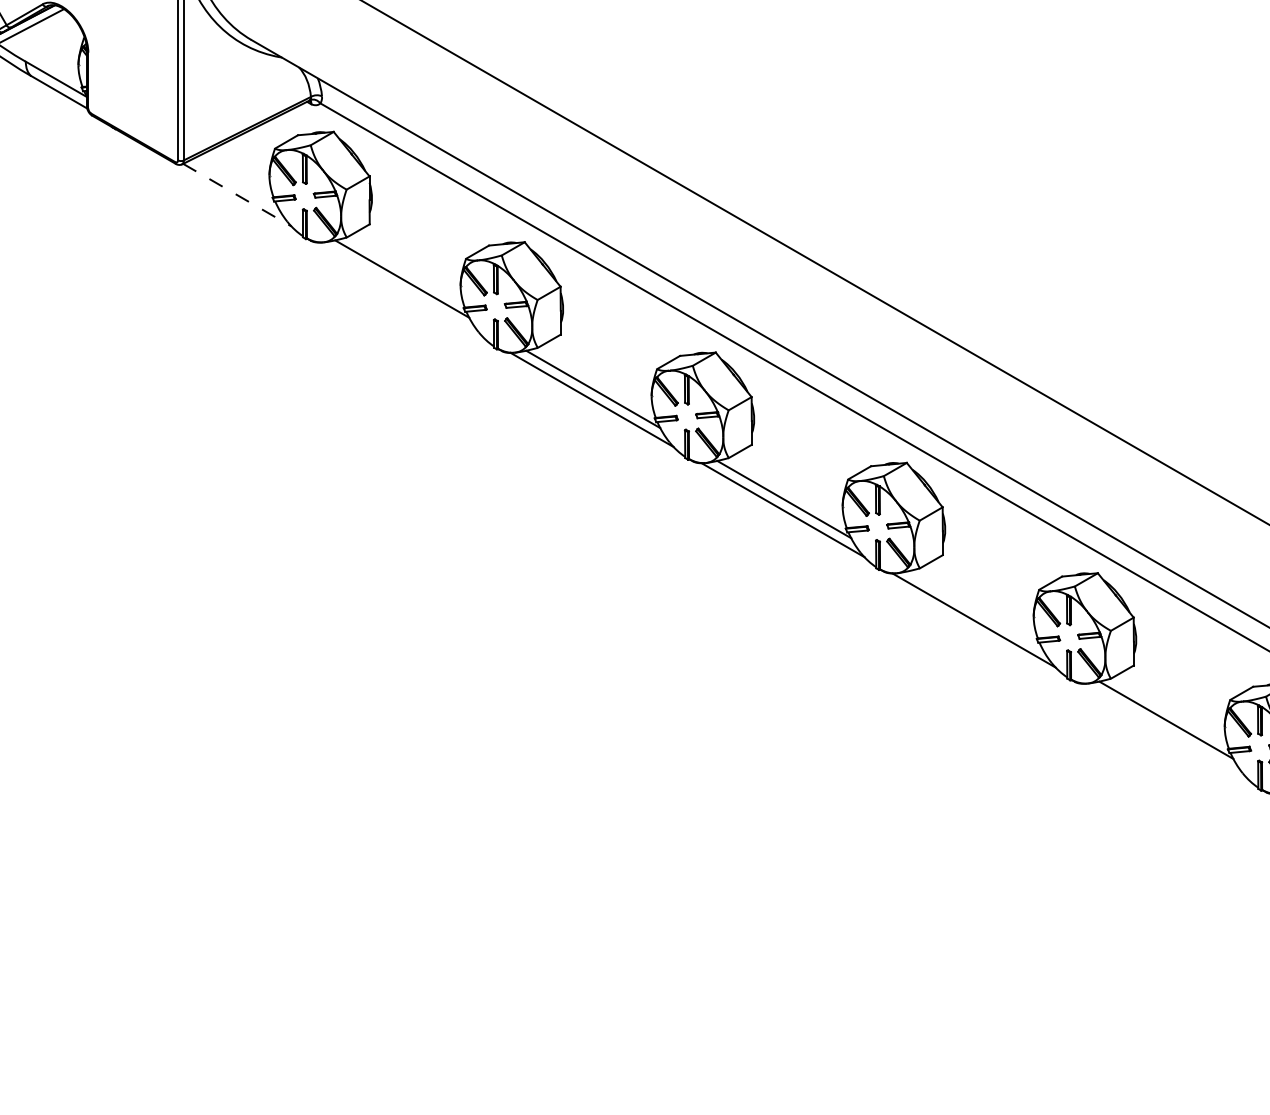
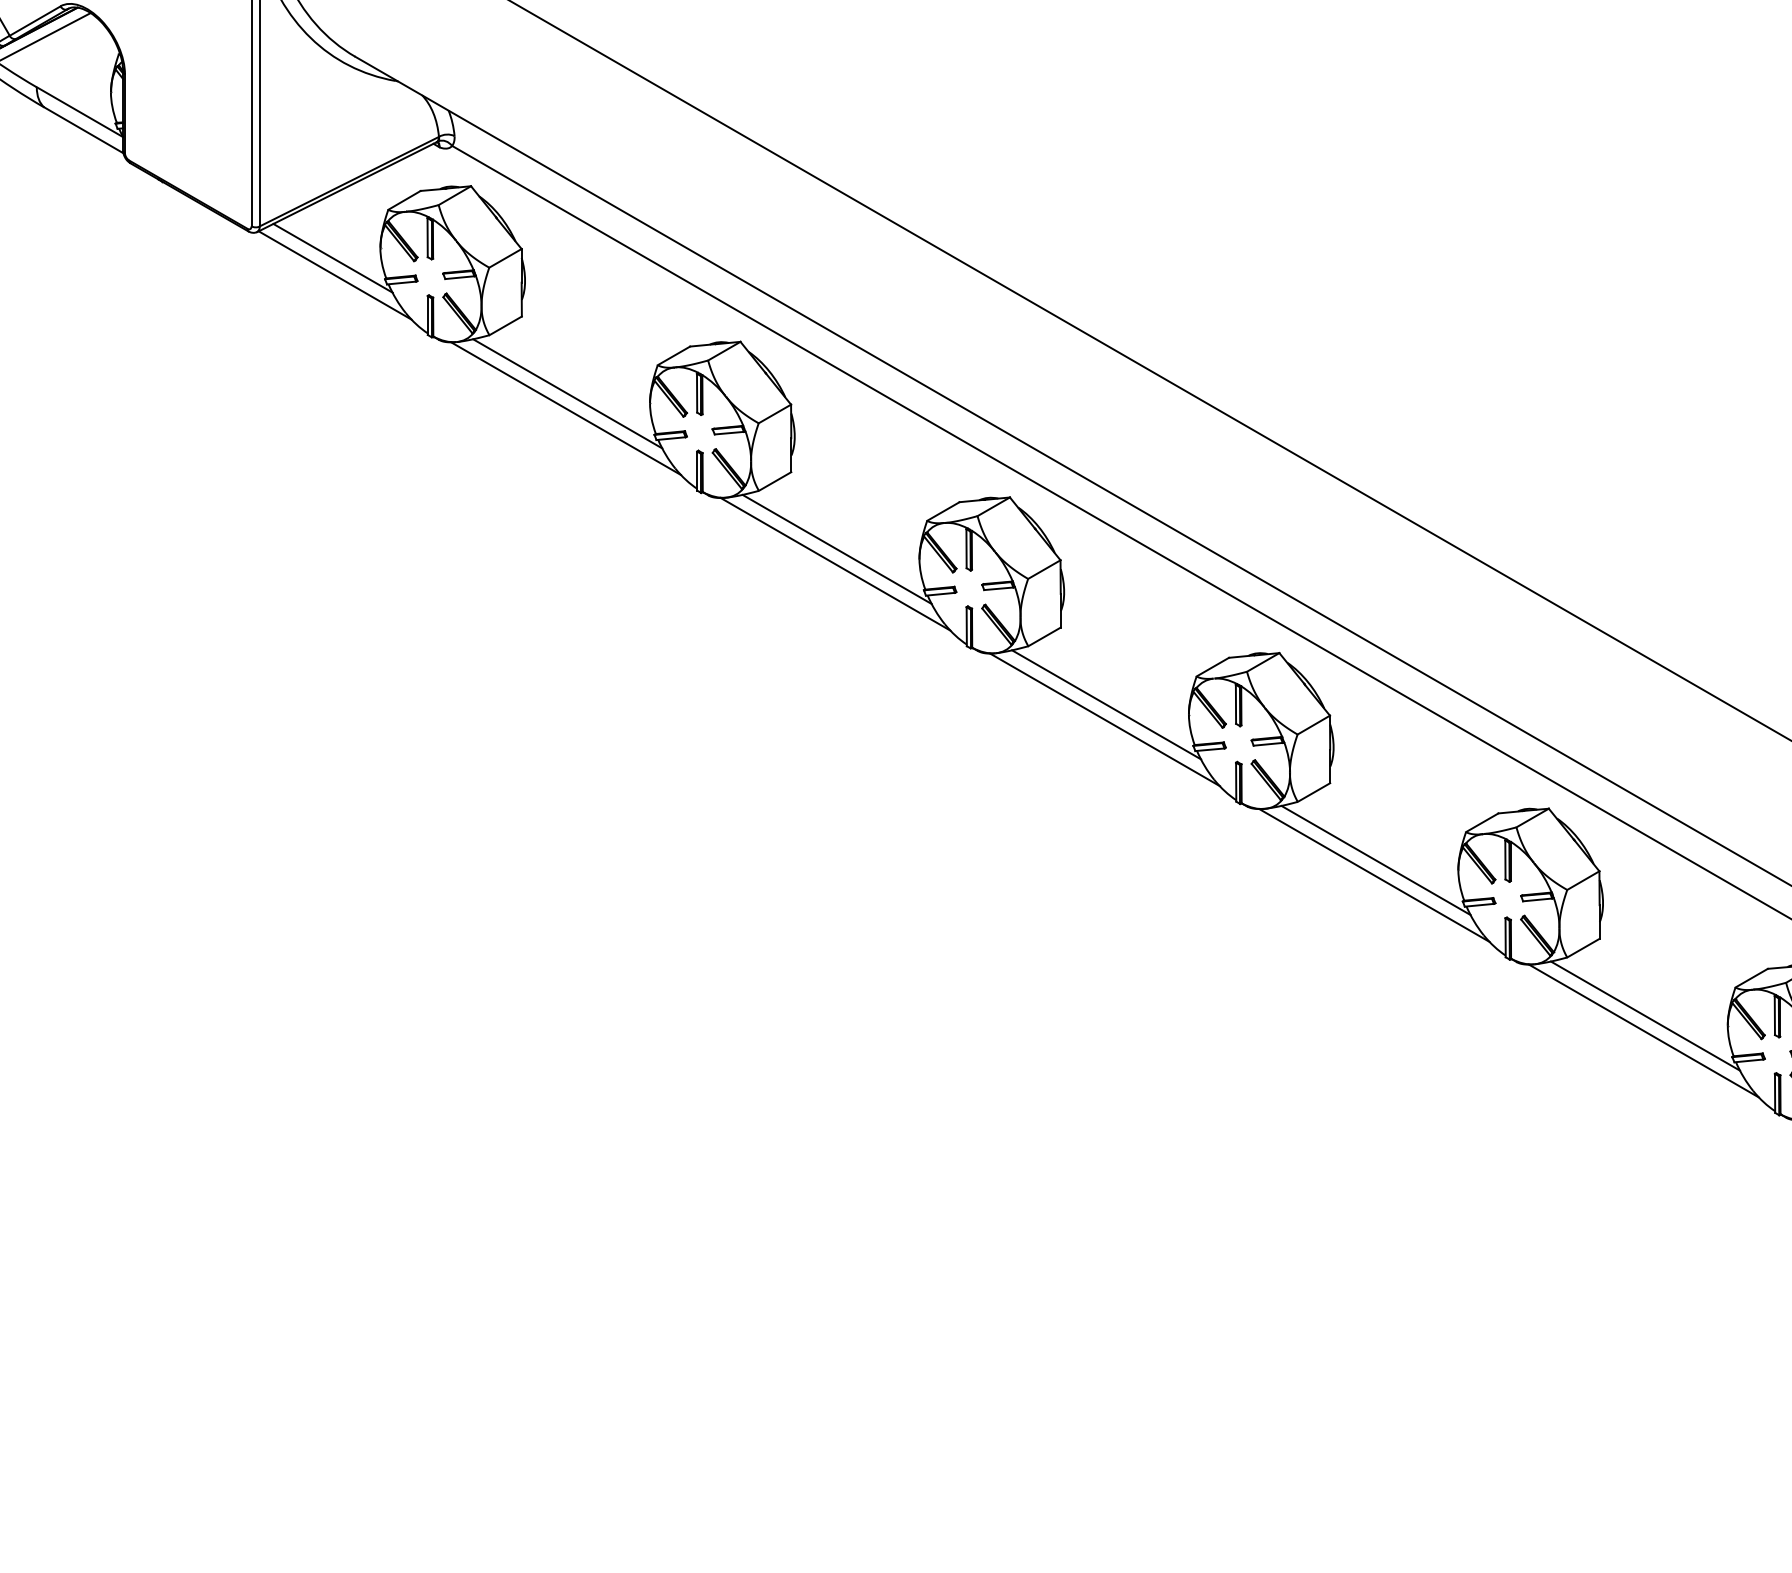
line: (235, 182) -> (332, 257), added
line: (237, 195) -> (335, 275), dashed -> solid
line: (400, 289) -> (565, 408), added
line: (974, 609) -> (1375, 860), added
line: (1164, 730) -> (1643, 1030), added

